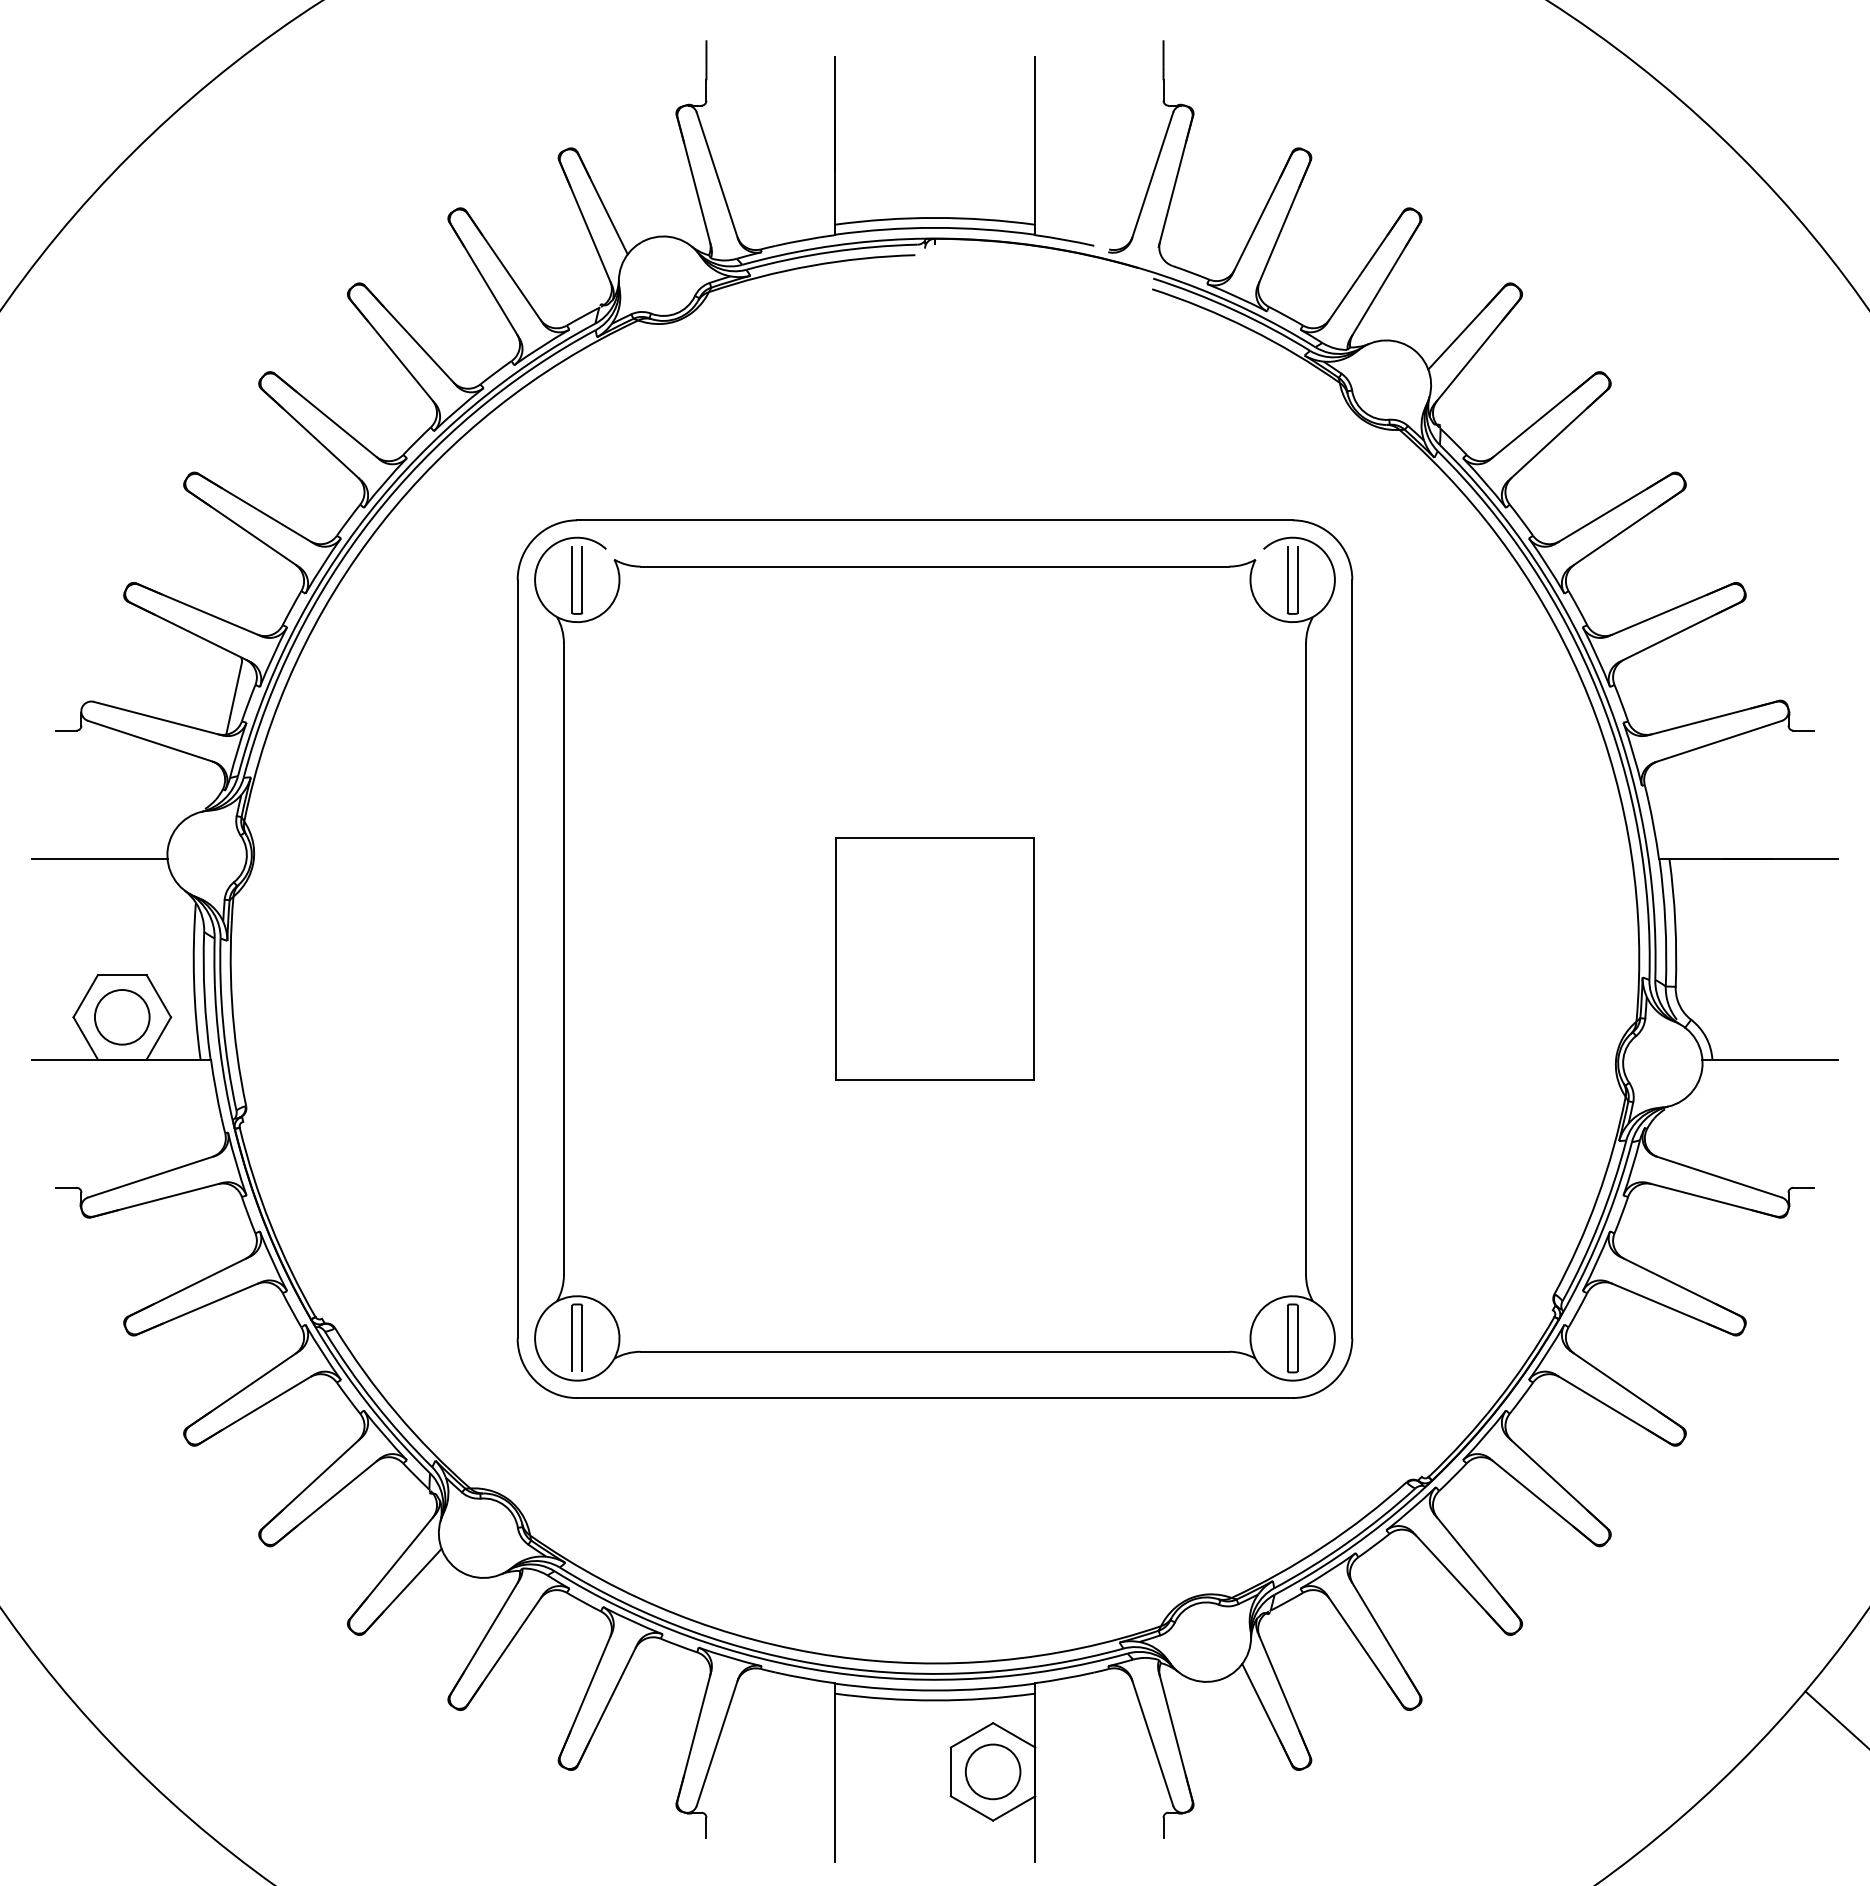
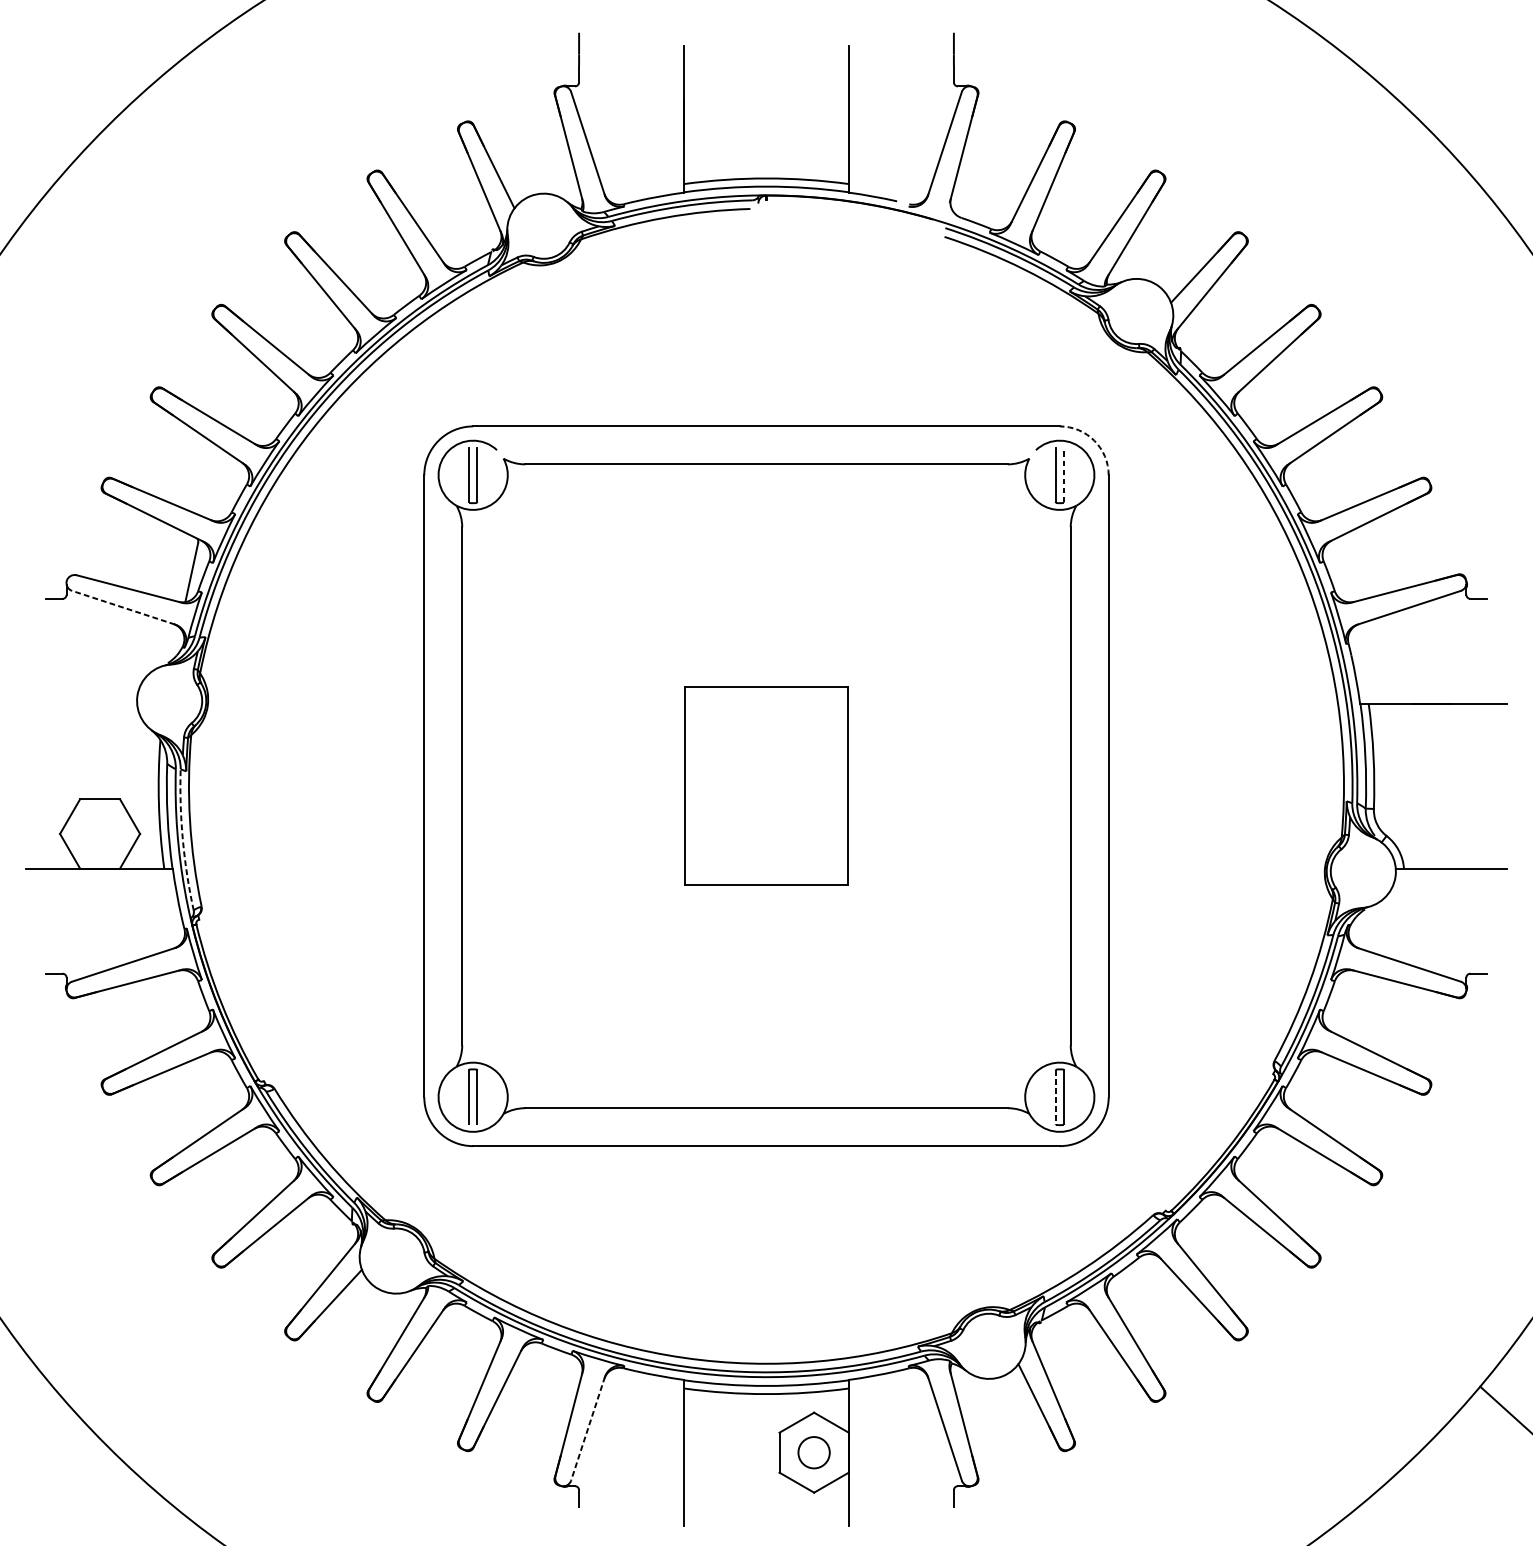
arc: (1334, 537) -> (1094, 440), solid -> dashed
line: (1297, 579) -> (1063, 474), solid -> dashed
line: (150, 741) -> (123, 607), solid -> dashed
line: (99, 858) -> (81, 703), removed
circle: (122, 1017) -> (100, 834), removed
arc: (223, 1025) -> (183, 840), solid -> dashed
line: (1287, 1338) -> (1055, 1097), solid -> dashed
line: (717, 1742) -> (588, 1428), solid -> dashed
circle: (992, 1771) -> (813, 1452), size x0.7

